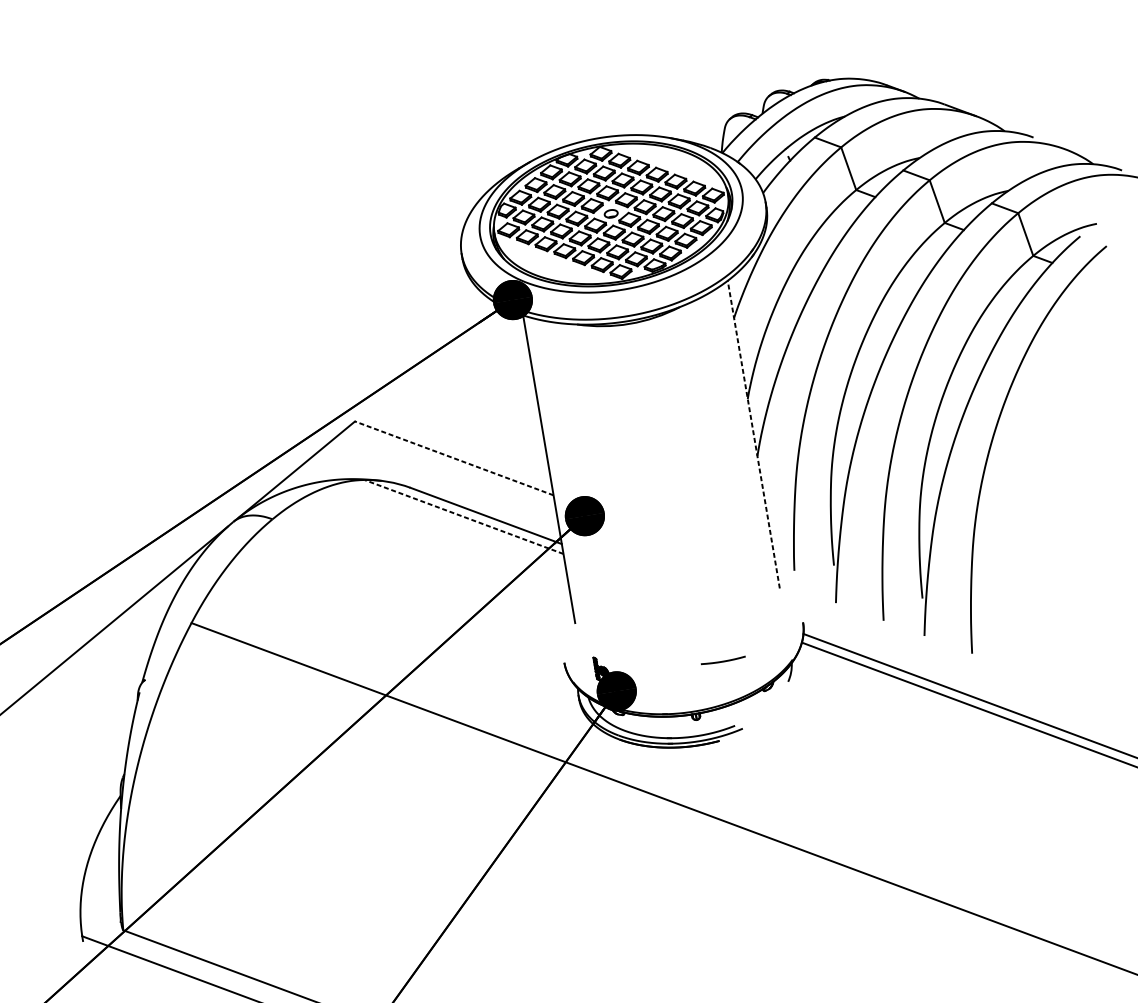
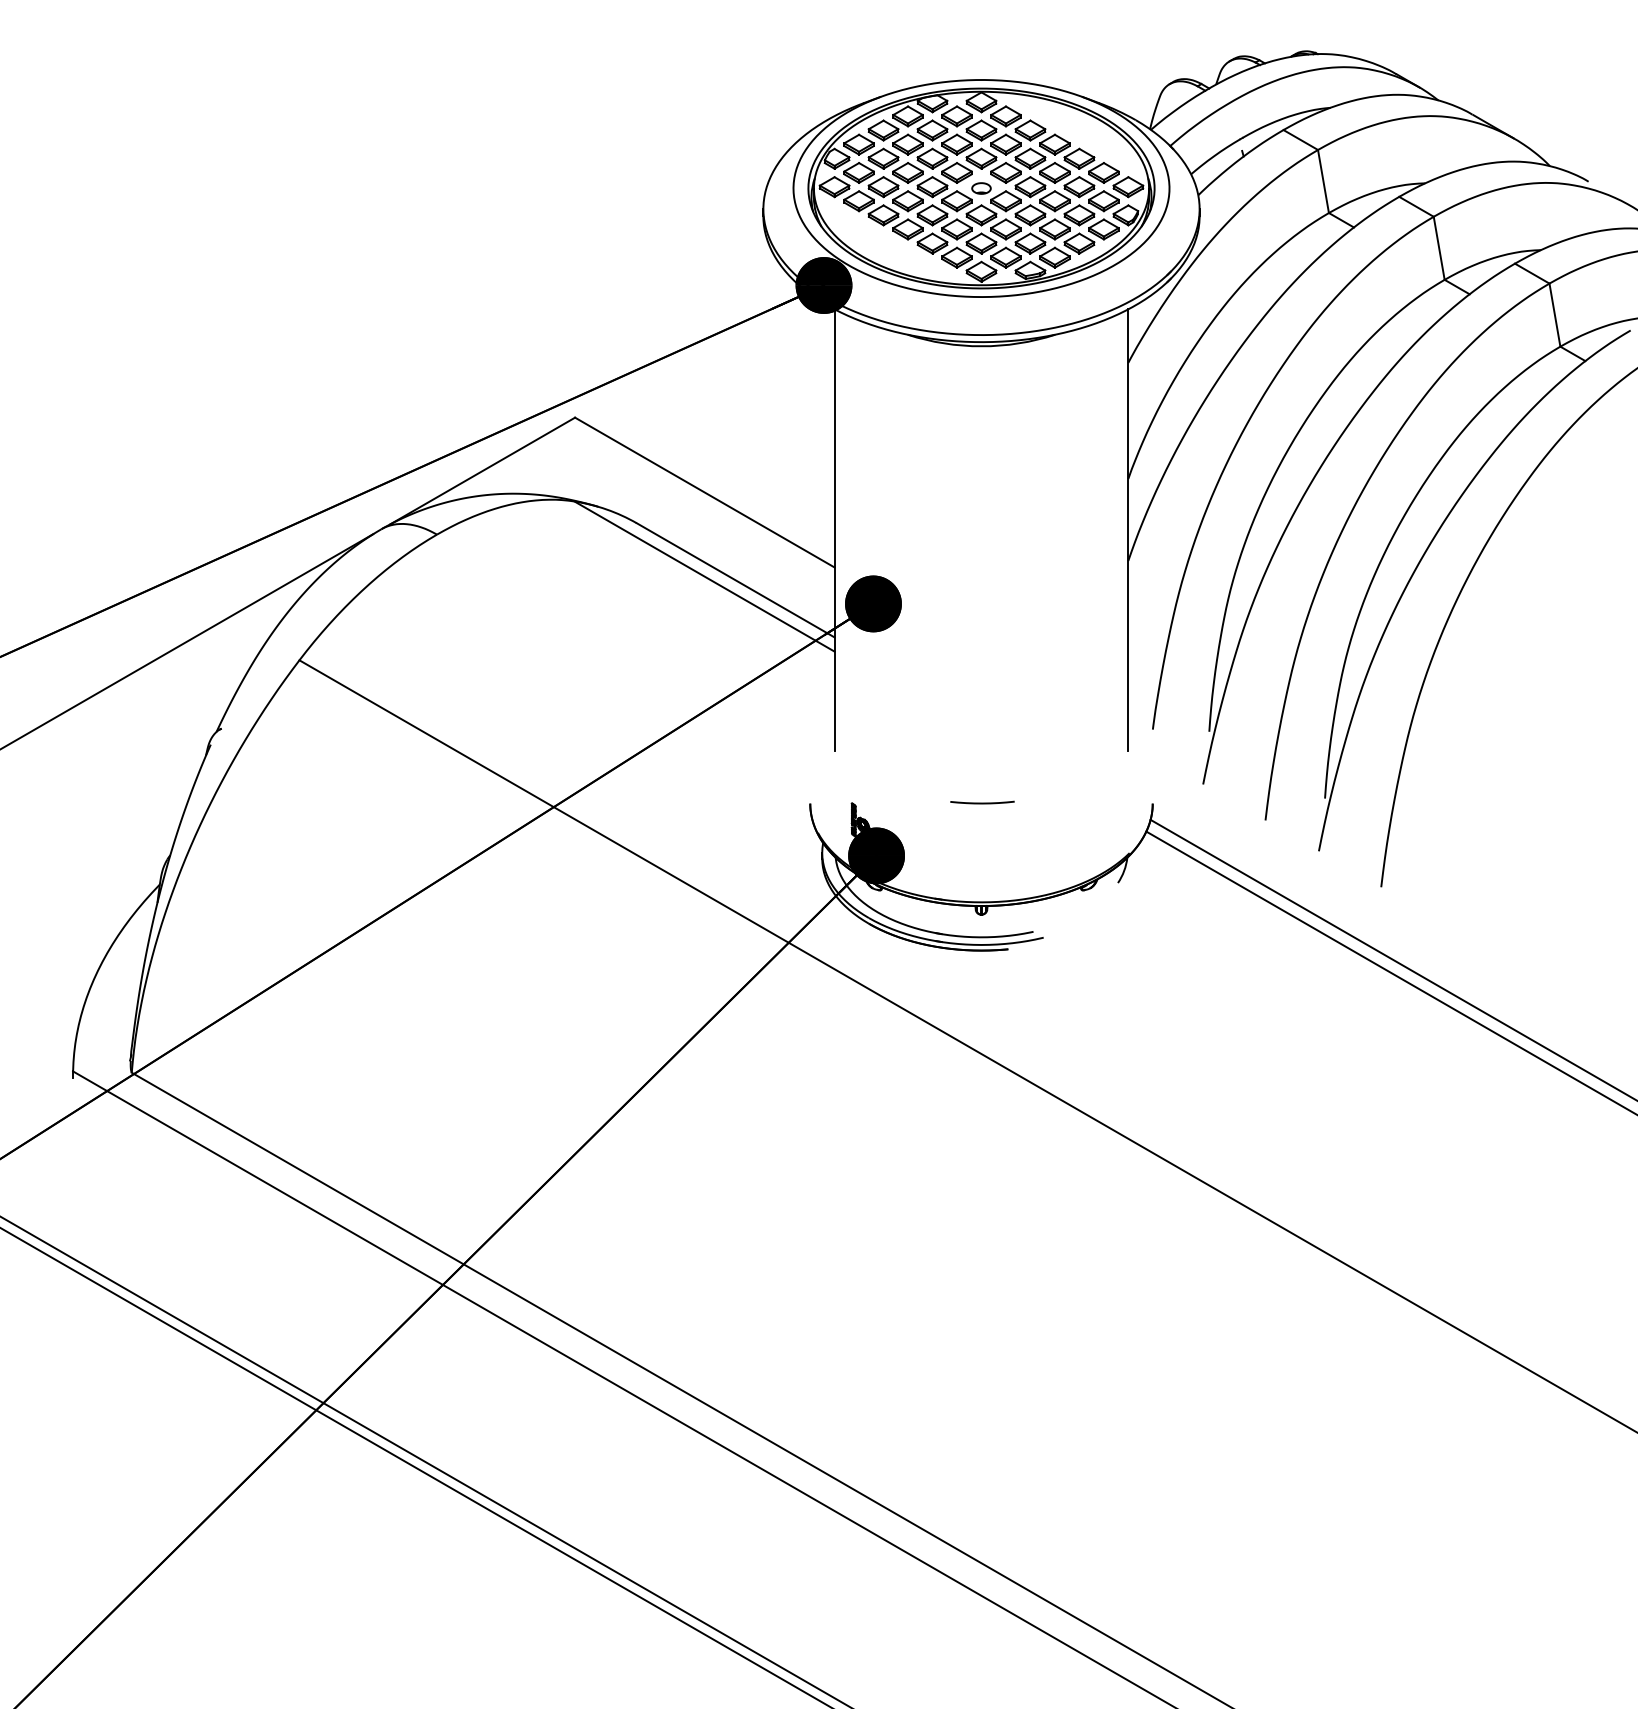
line: (753, 434) -> (1128, 530), dashed -> solid
line: (454, 458) -> (704, 492), dashed -> solid
line: (463, 516) -> (704, 576), dashed -> solid
curve: (723, 660) -> (982, 802), moved

